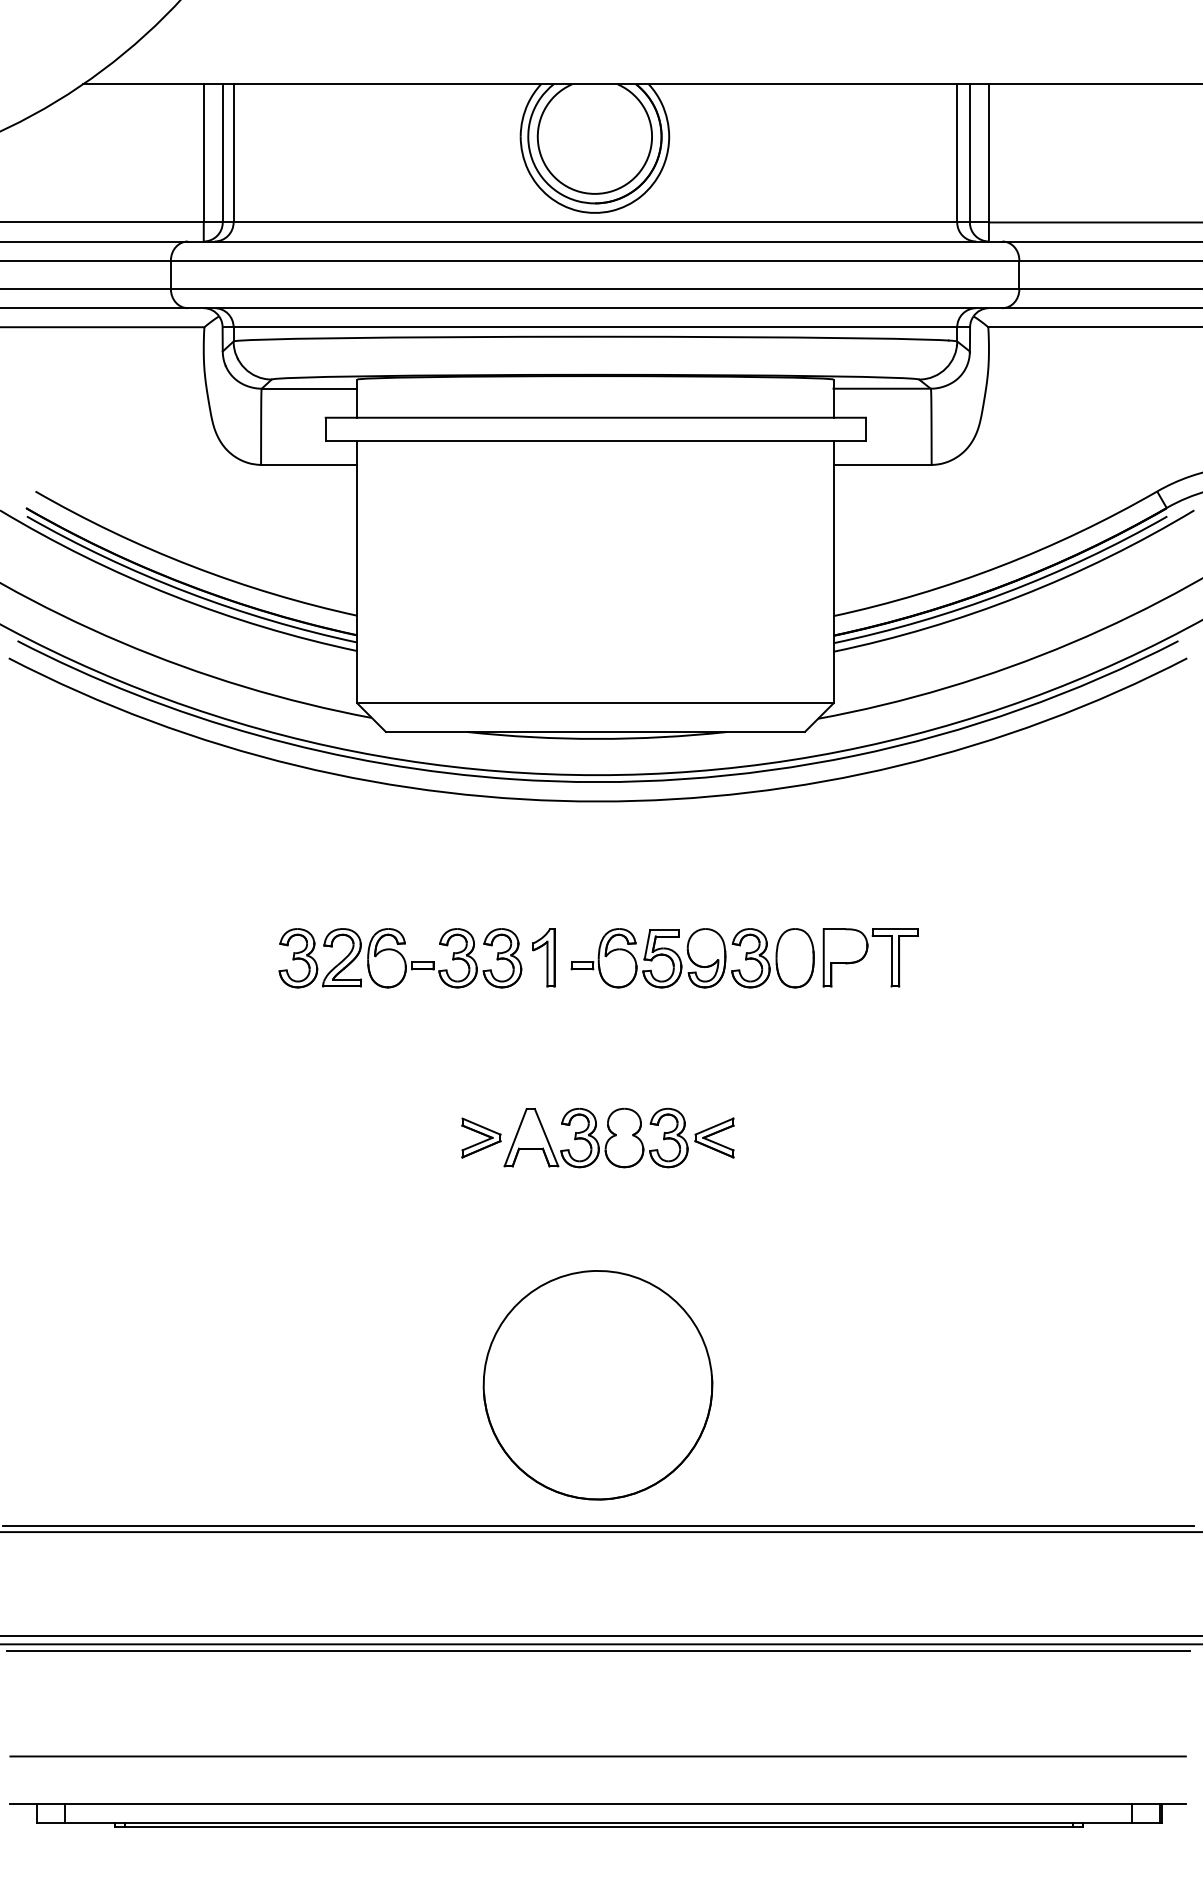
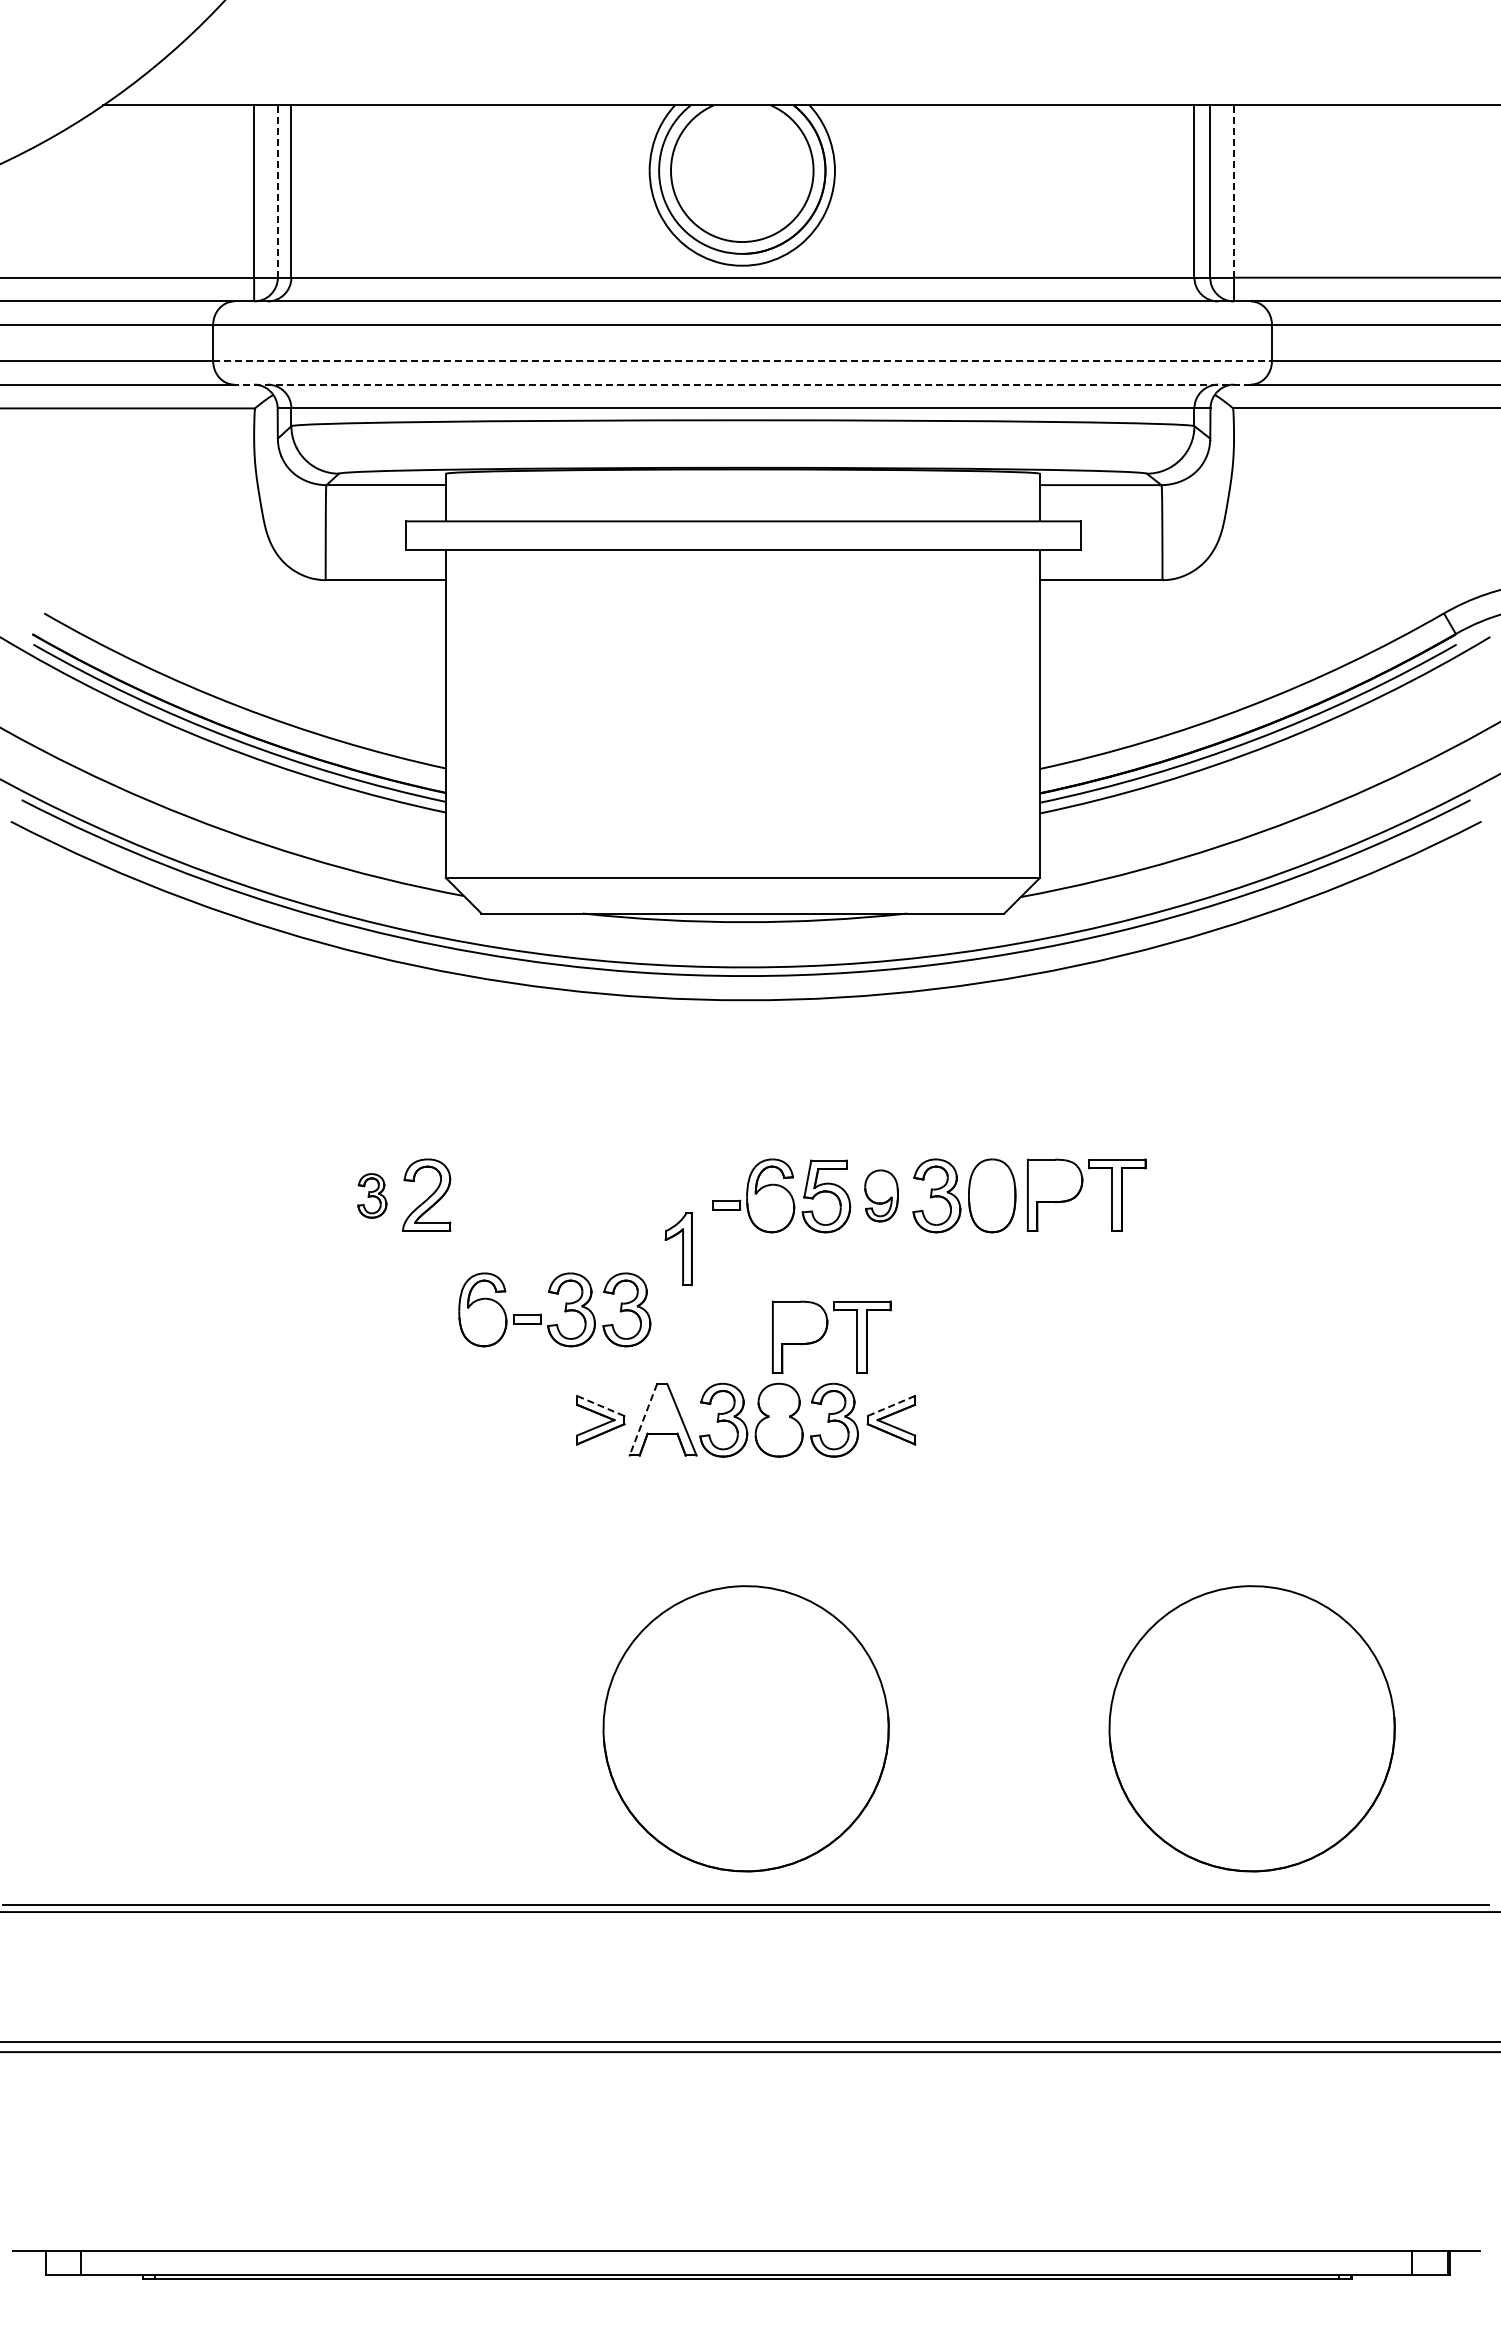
line: (222, 153) -> (277, 191), solid -> dashed
line: (989, 153) -> (1234, 191), solid -> dashed
line: (595, 288) -> (743, 360), solid -> dashed
line: (595, 308) -> (742, 384), solid -> dashed
part: (298, 957) -> (372, 1195), size x0.6
part: (452, 957) -> (564, 1309), moved
part: (543, 957) -> (678, 1249), moved
part: (706, 957) -> (881, 1195), size x0.7
part: (661, 1069) -> (825, 1334), added
line: (481, 1127) -> (600, 1406), solid -> dashed
line: (714, 1127) -> (891, 1406), solid -> dashed
line: (515, 1138) -> (643, 1420), solid -> dashed
part: (1002, 1385) -> (1251, 1728), added
line: (598, 1651) -> (746, 2060), removed
line: (597, 1756) -> (745, 2192), removed

